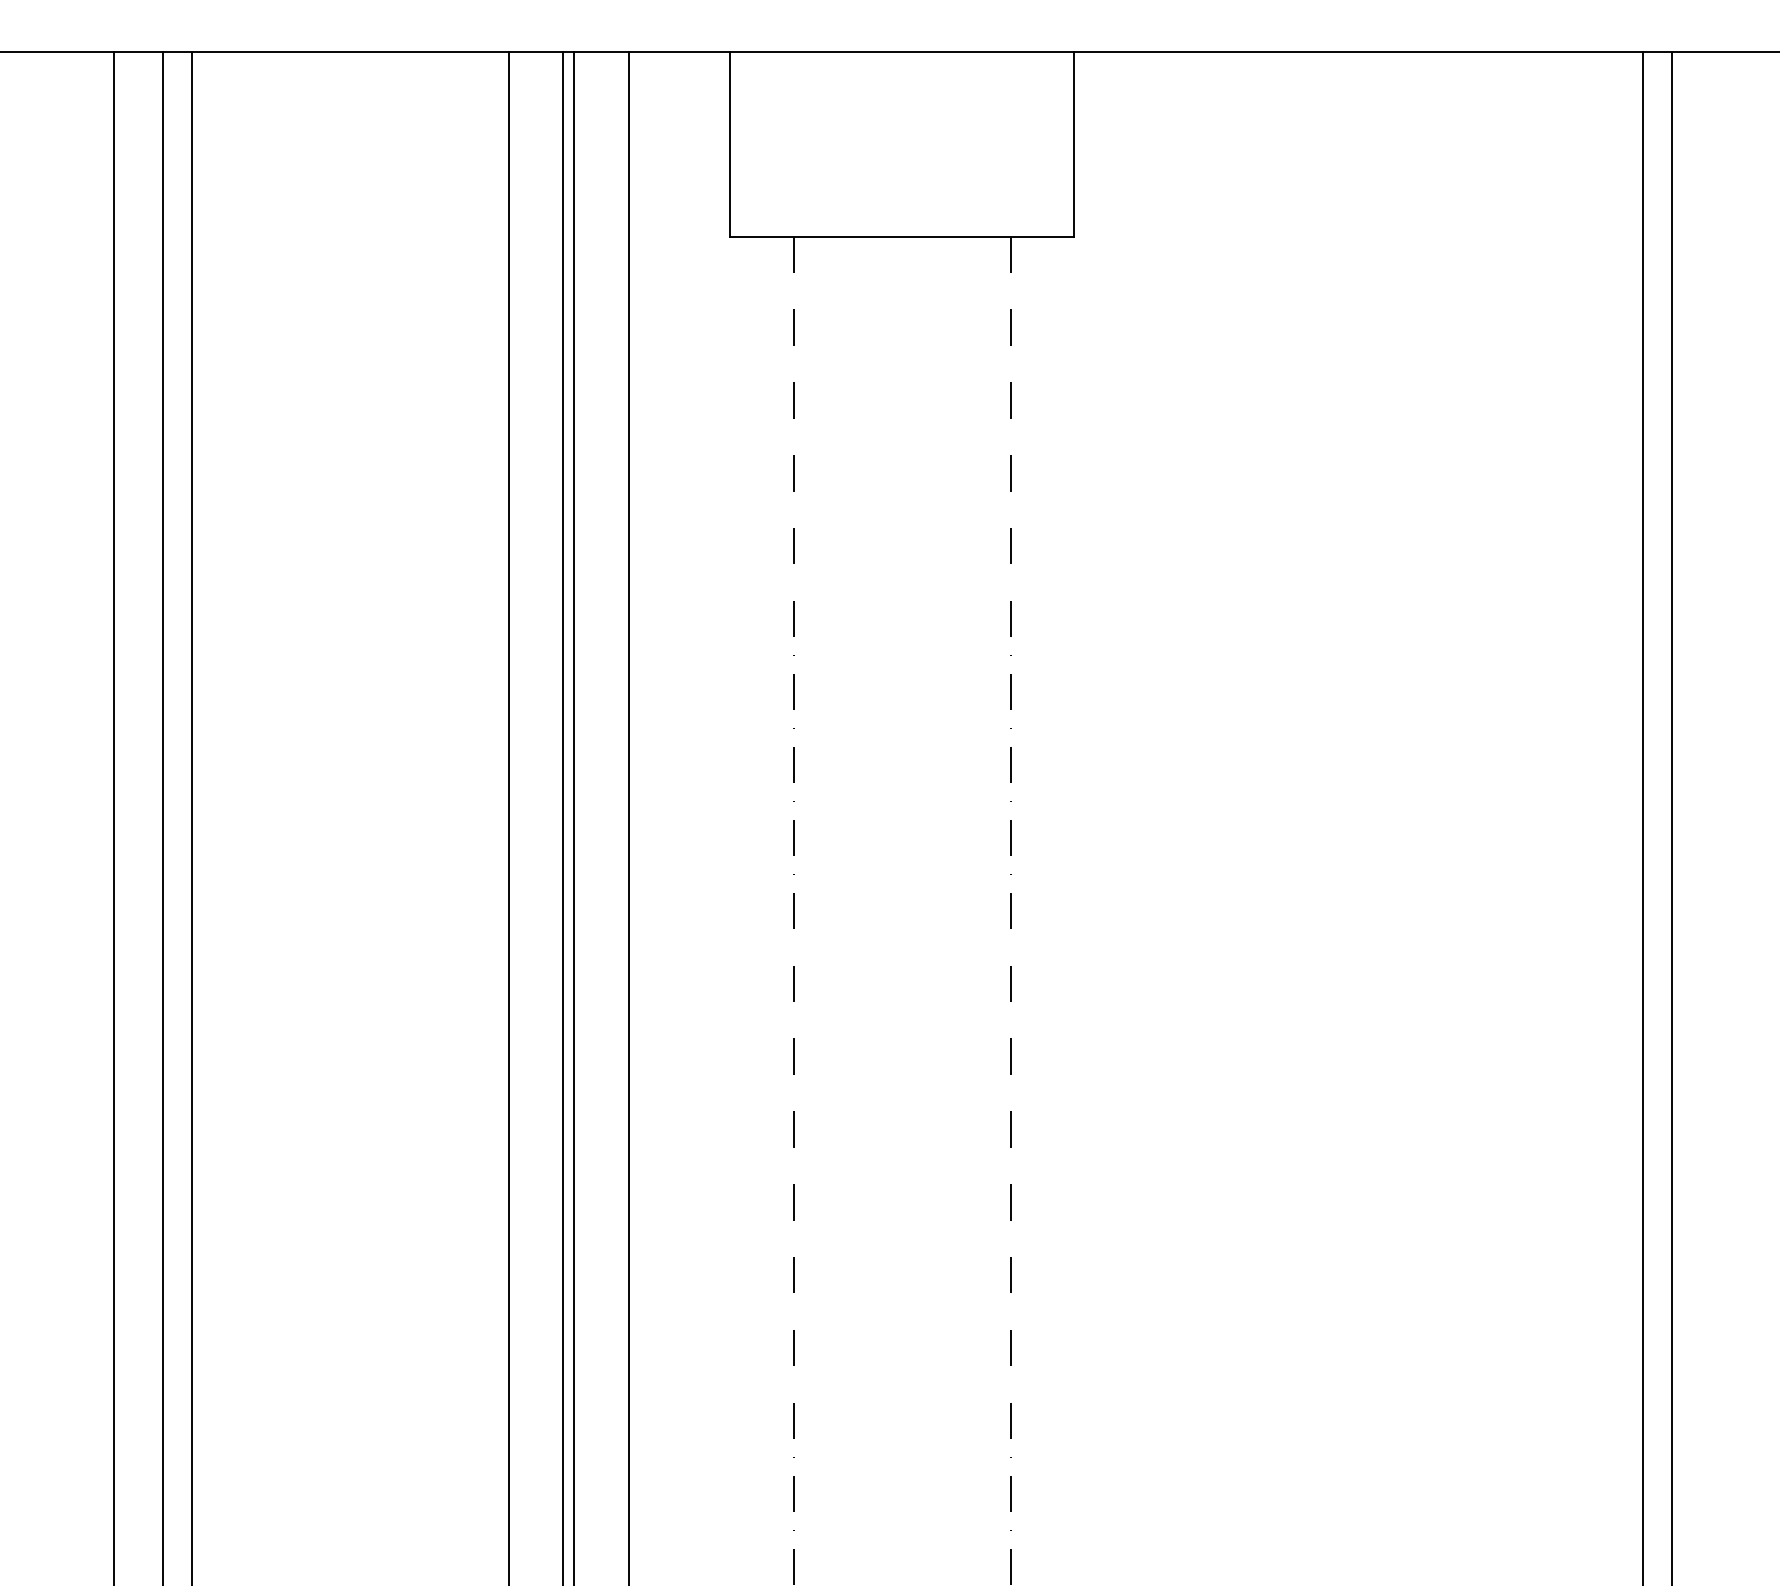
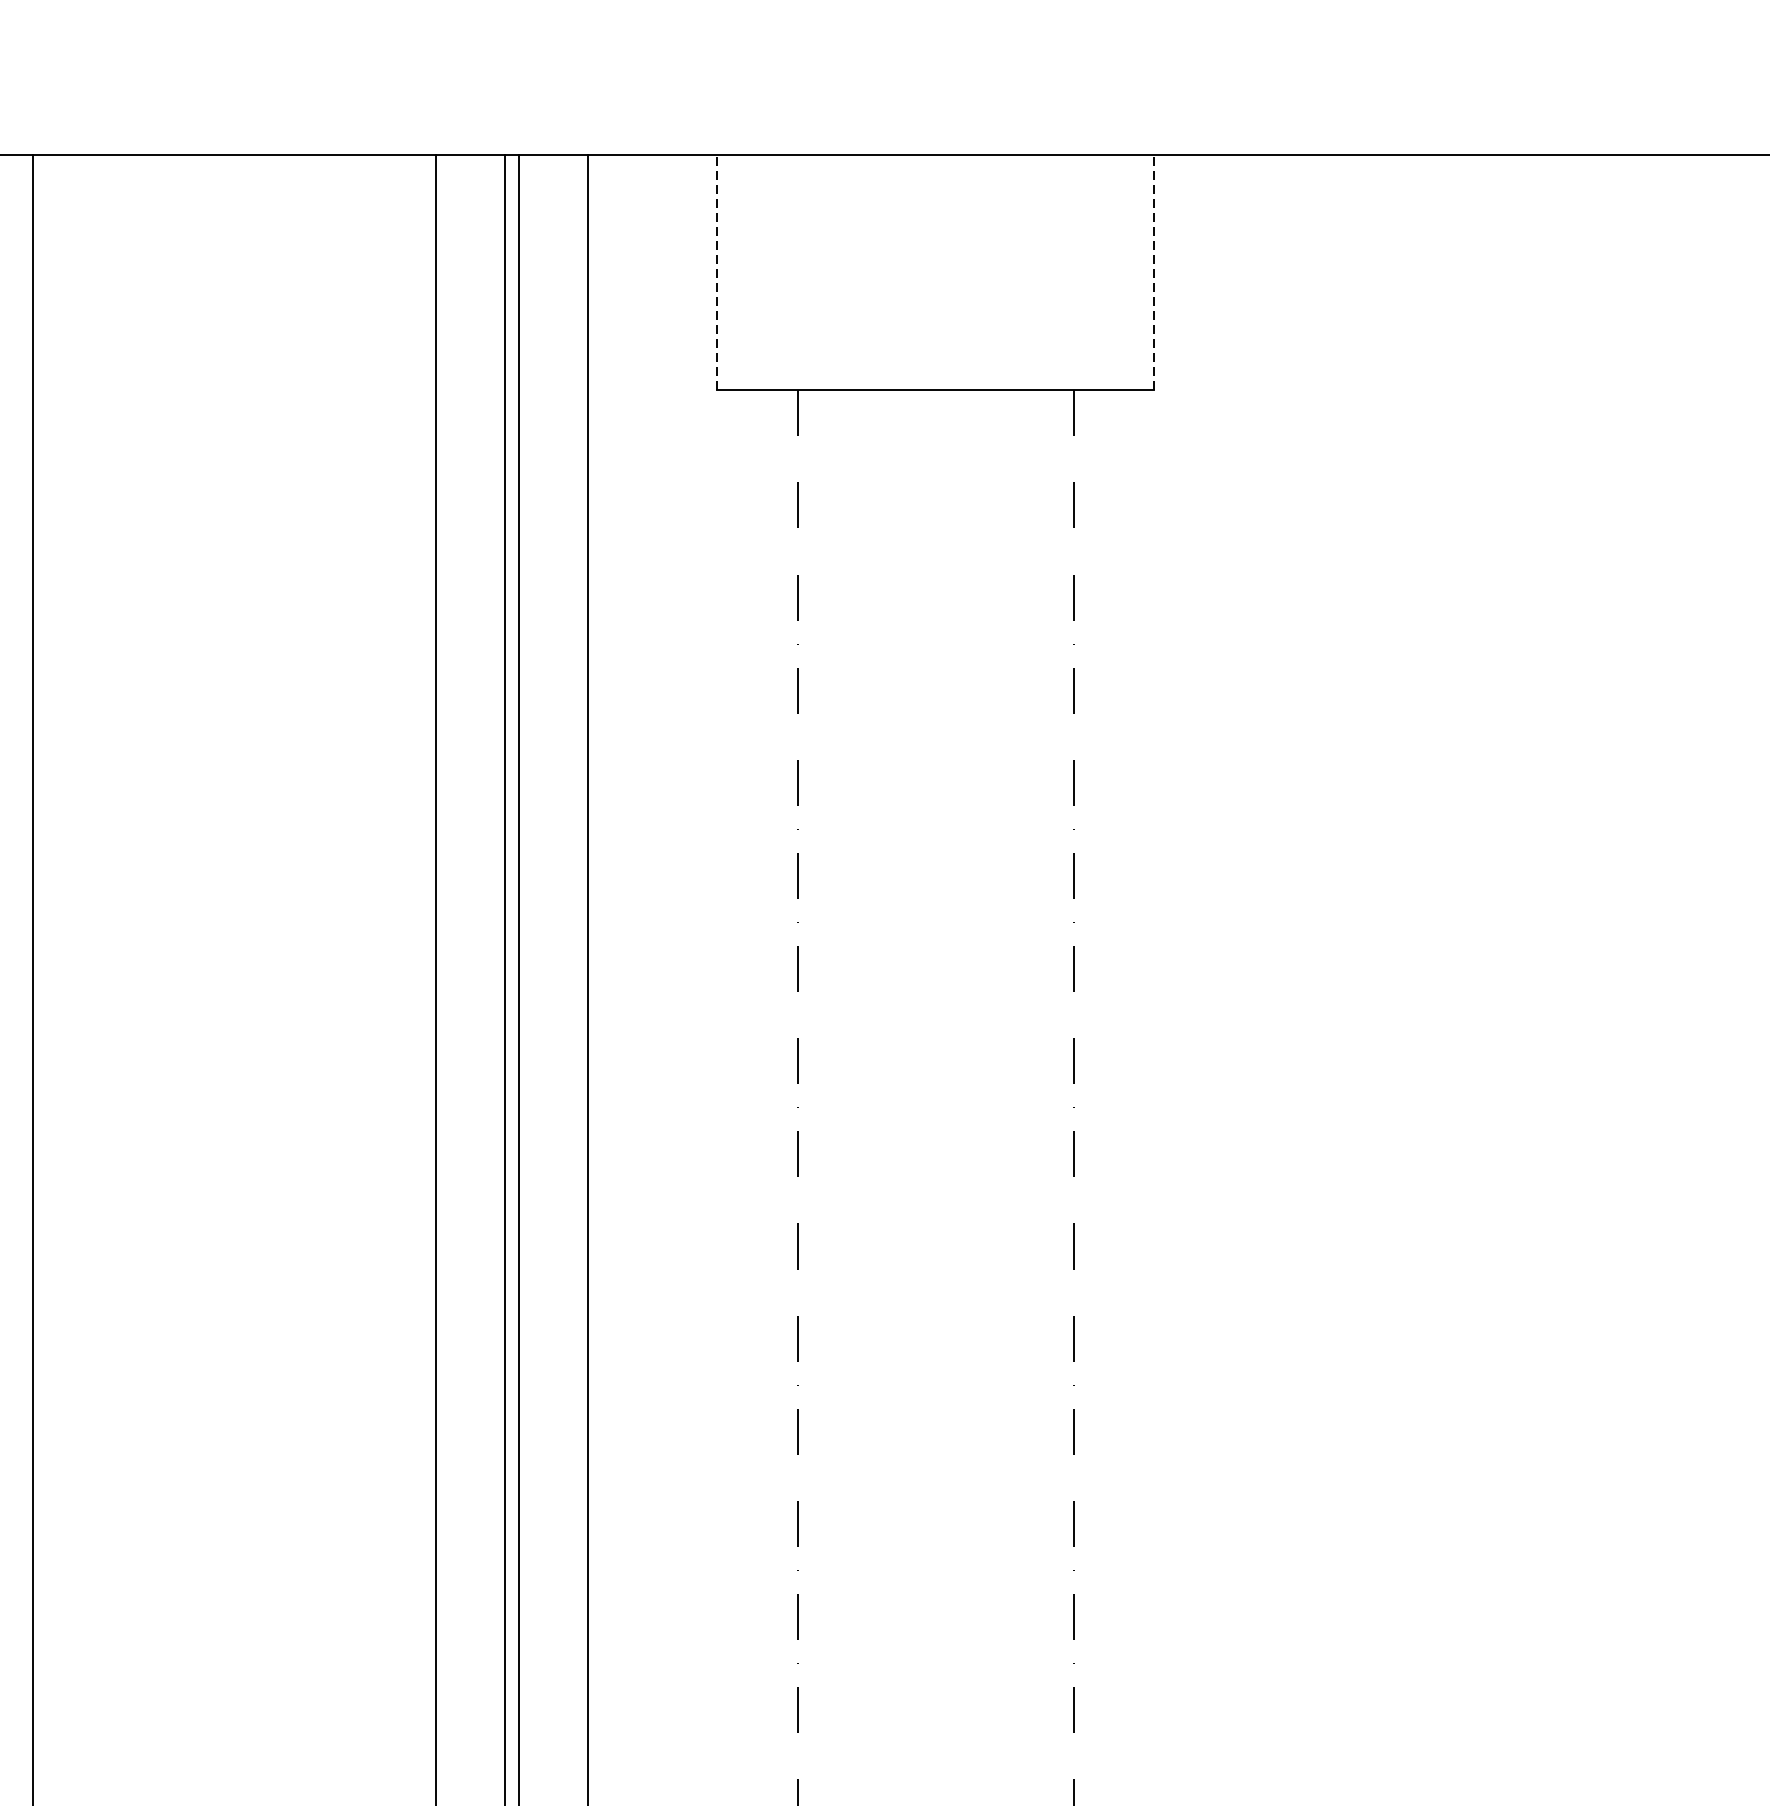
line: (730, 143) -> (717, 271), solid -> dashed
line: (1074, 143) -> (1154, 271), solid -> dashed

